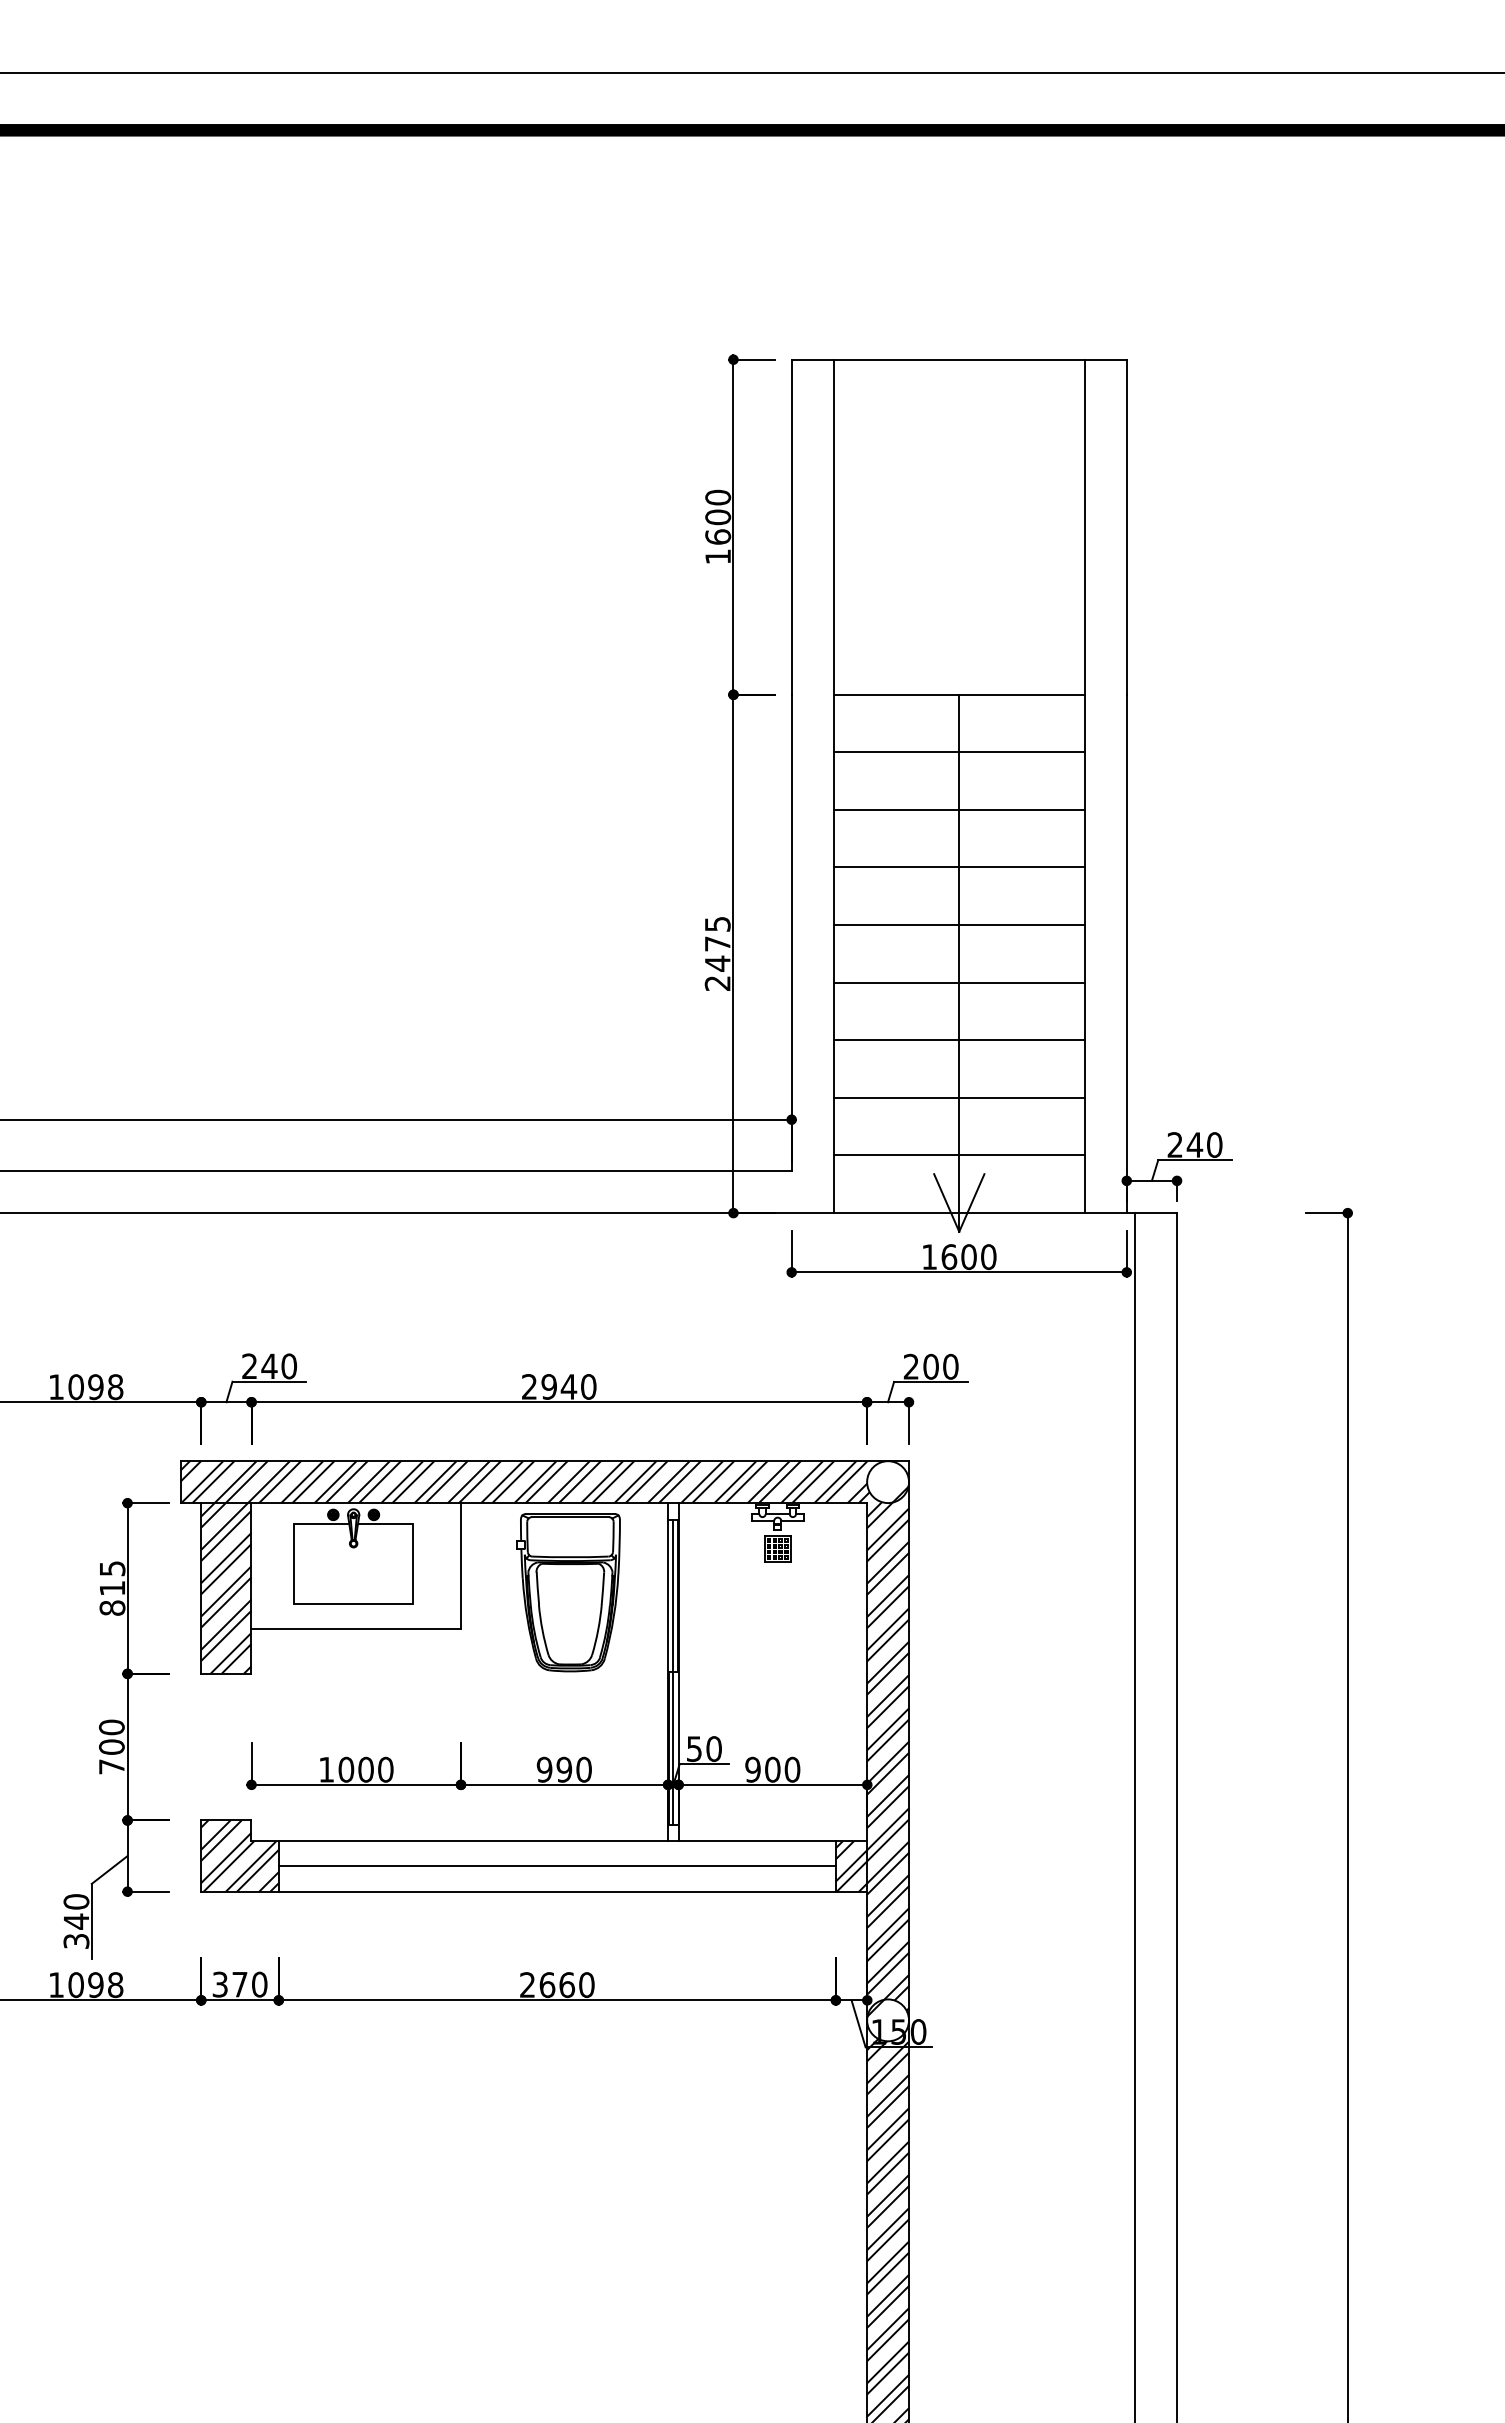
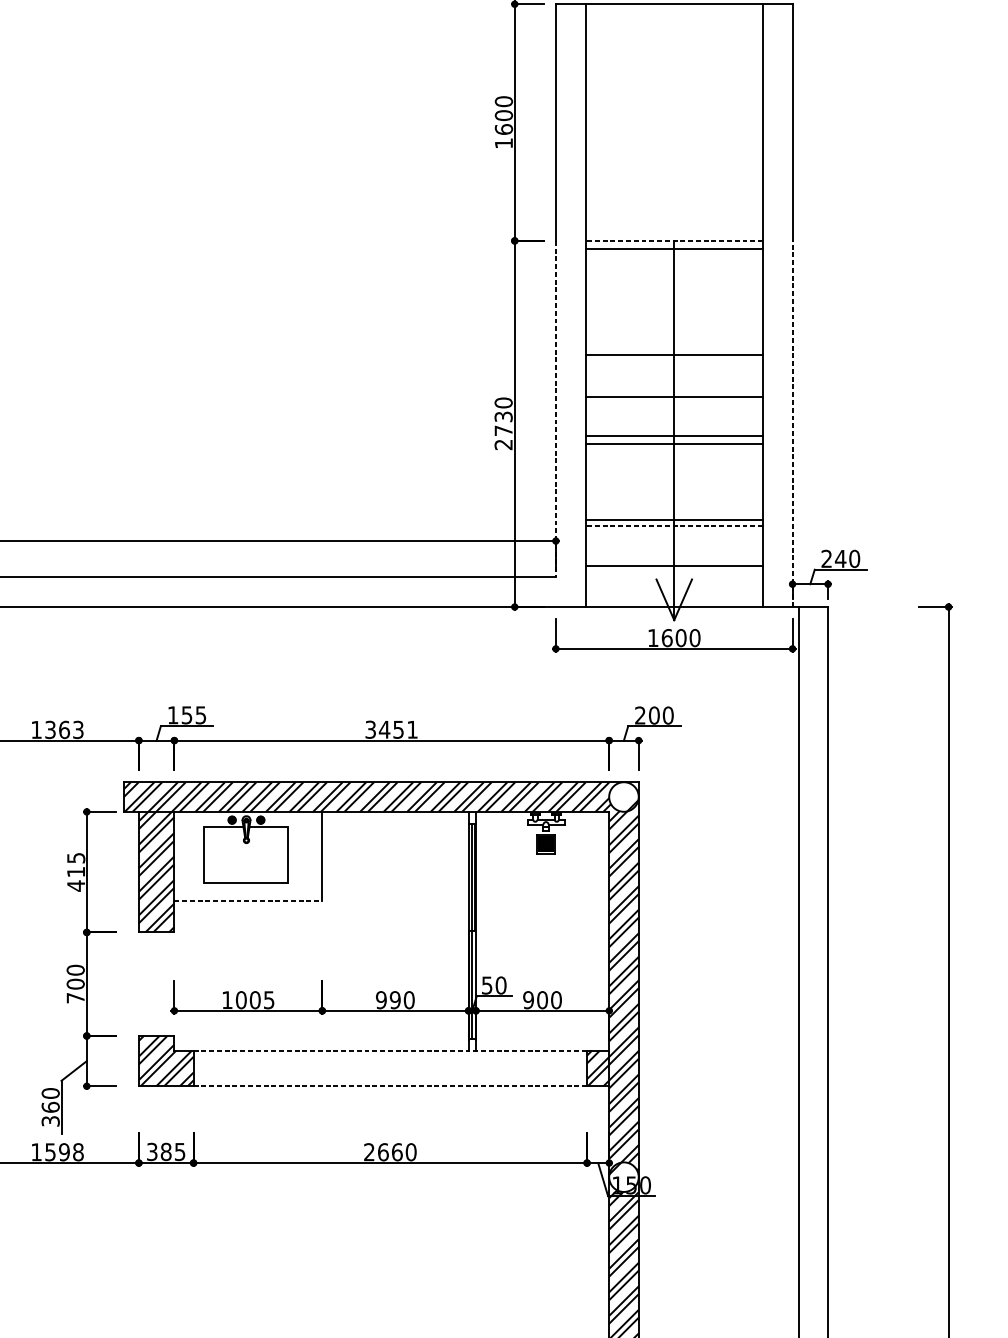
line: (959, 694) -> (674, 240), solid -> dashed
line: (958, 752) -> (673, 249), moved
line: (958, 809) -> (673, 355), moved
line: (958, 867) -> (673, 397), moved
line: (958, 925) -> (673, 436), moved
line: (791, 933) -> (555, 409), solid -> dashed
text: (717, 943) -> (503, 416), 2475 -> 2730
line: (1126, 953) -> (792, 423), solid -> dashed
line: (958, 1040) -> (673, 519), moved
line: (959, 1097) -> (674, 525), solid -> dashed
text: (269, 1366) -> (187, 715), 240 -> 155
text: (559, 1386) -> (391, 729), 2940 -> 3451
text: (95, 1387) -> (64, 730), 1098 -> 1363
part: (568, 1592) -> (398, 874), removed
text: (112, 1608) -> (76, 886), 815 -> 415
line: (356, 1628) -> (248, 900), solid -> dashed
text: (385, 1769) -> (268, 999), 1000 -> 1005
line: (557, 1841) -> (390, 1050), solid -> dashed
line: (556, 1866) -> (389, 1068), removed
line: (557, 1891) -> (390, 1086), solid -> dashed
text: (76, 1921) -> (50, 1107), 340 -> 360
text: (249, 1984) -> (172, 1151), 370 -> 385
text: (75, 1985) -> (50, 1152), 1098 -> 1598

